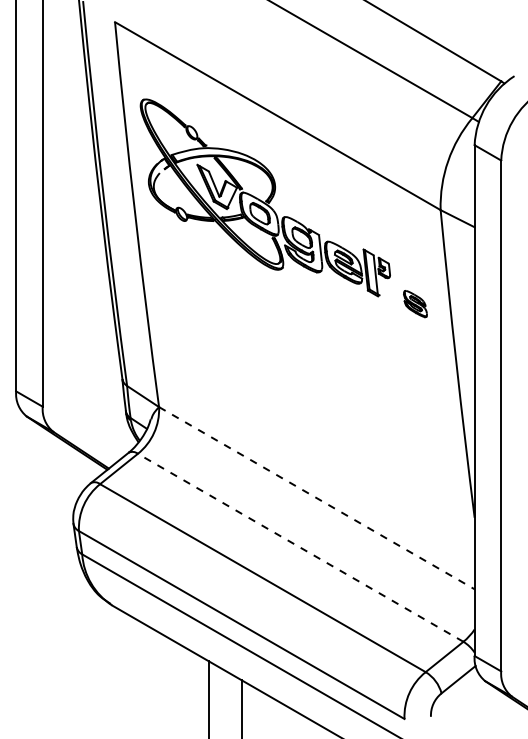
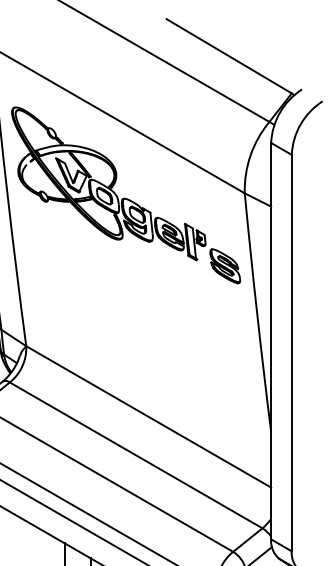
part: (415, 303) -> (225, 265), size x1.67
line: (317, 498) -> (149, 417), dashed -> solid
line: (300, 547) -> (136, 455), dashed -> solid

